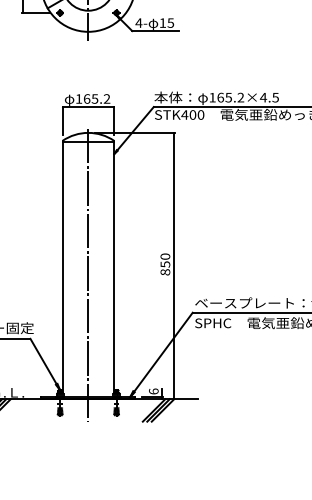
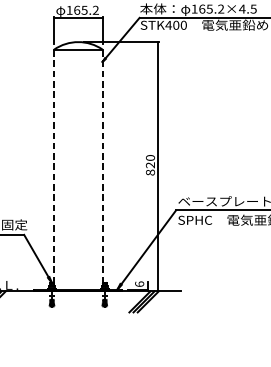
text: (165, 264) -> (150, 165), 850 -> 820
line: (62, 267) -> (54, 168), solid -> dashed
line: (114, 267) -> (102, 168), solid -> dashed
line: (88, 275) -> (78, 175), removed

